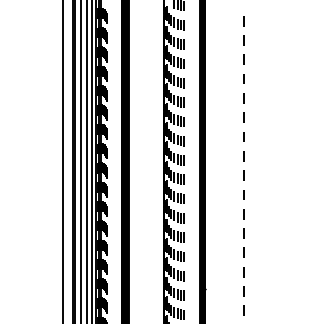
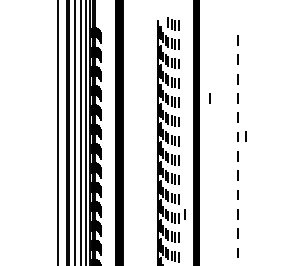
line: (215, 78) -> (209, 97), added
line: (251, 116) -> (245, 135), added
line: (190, 194) -> (184, 213), added

